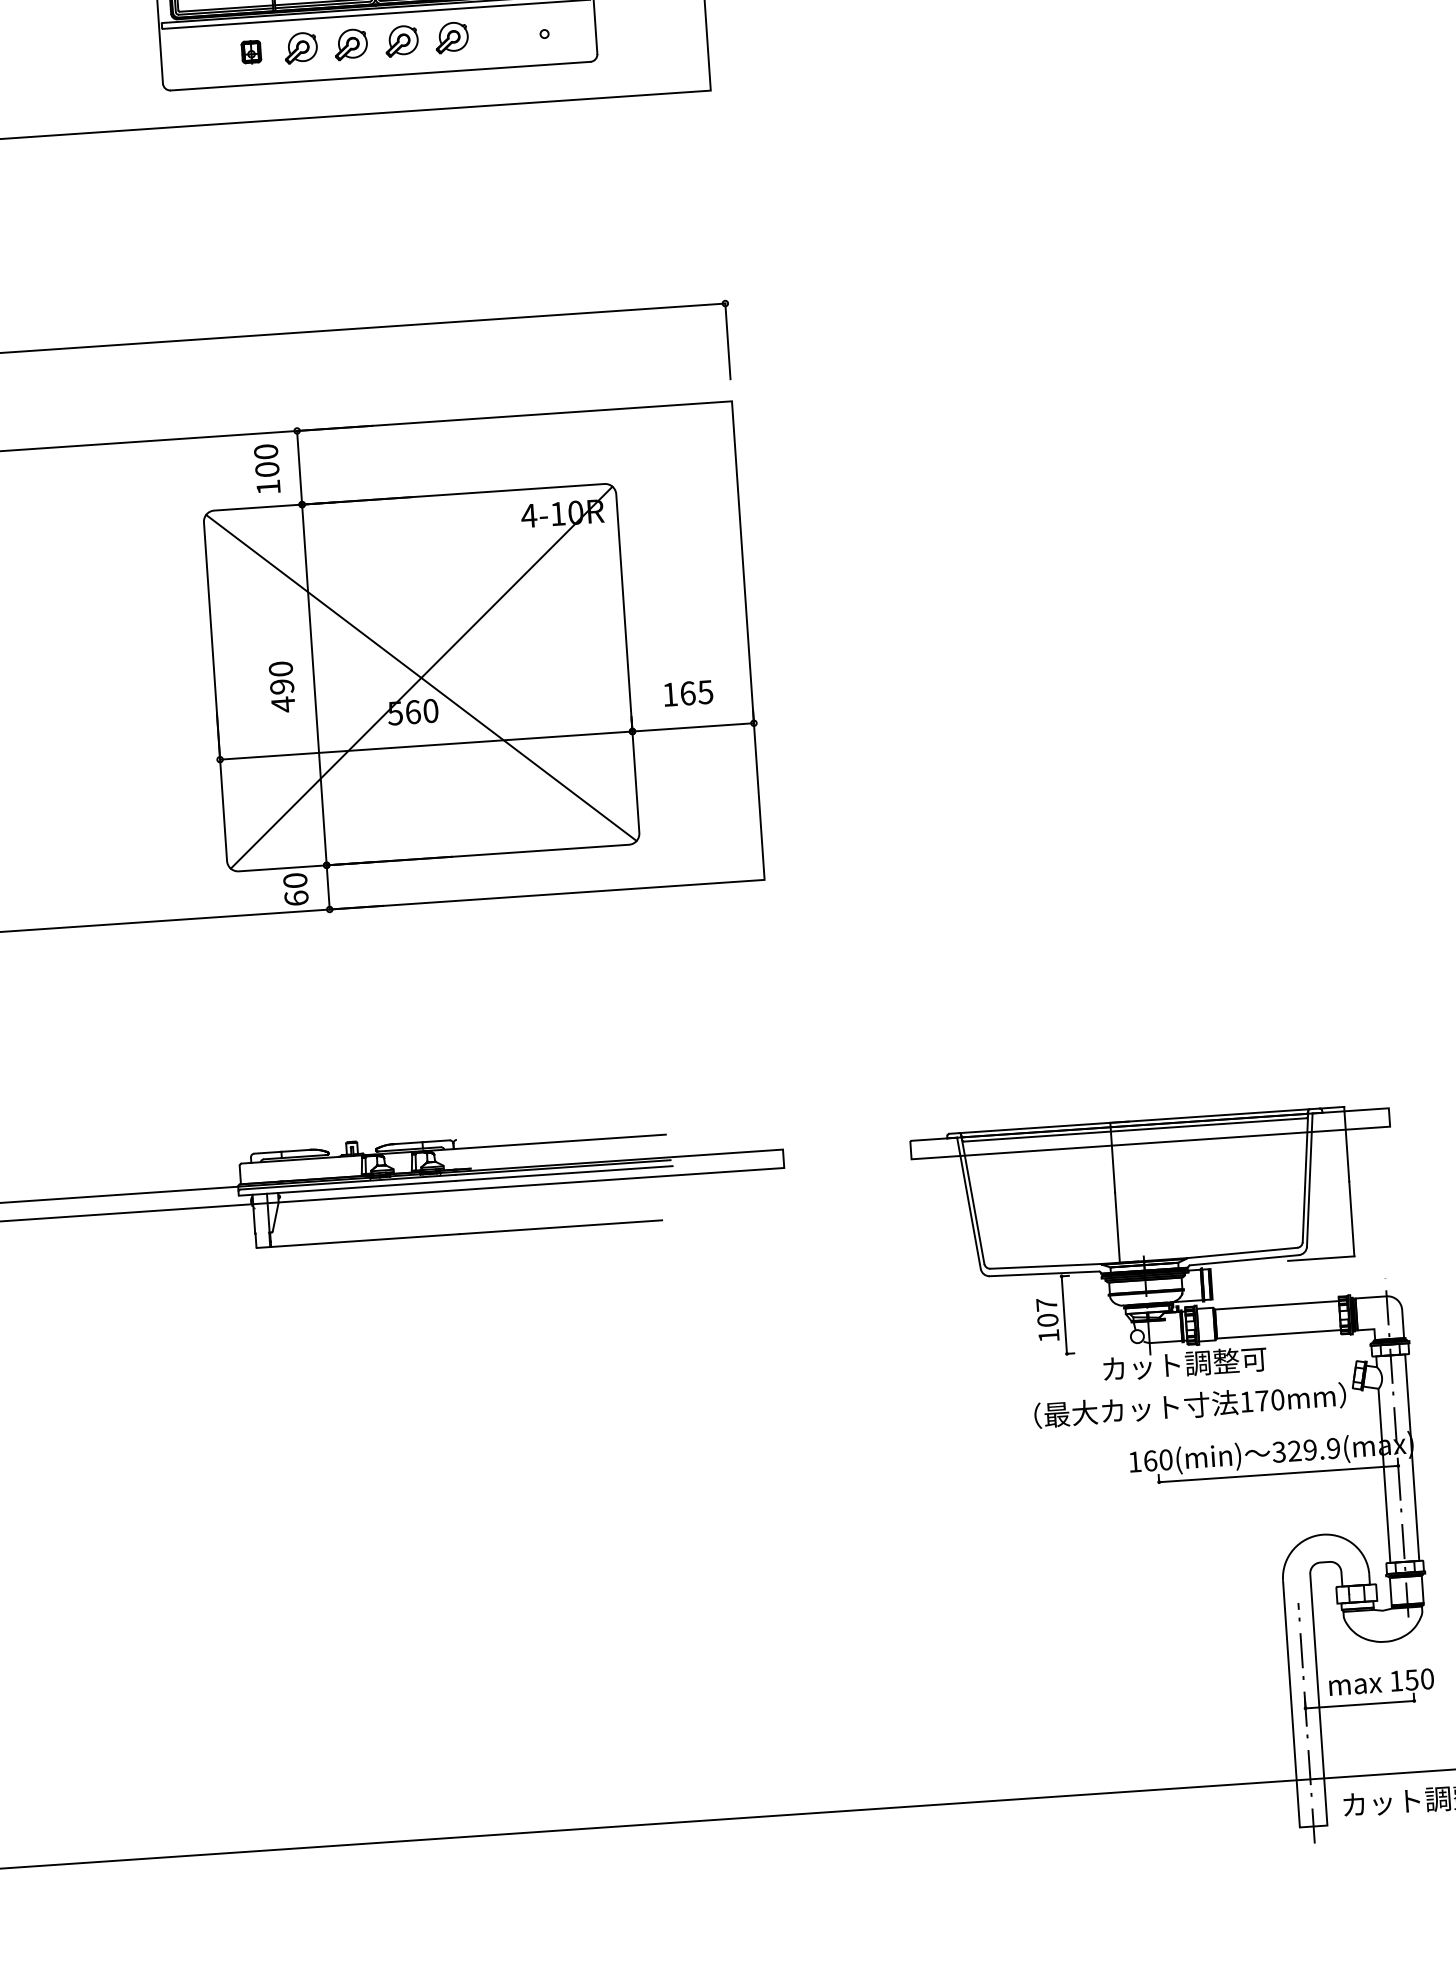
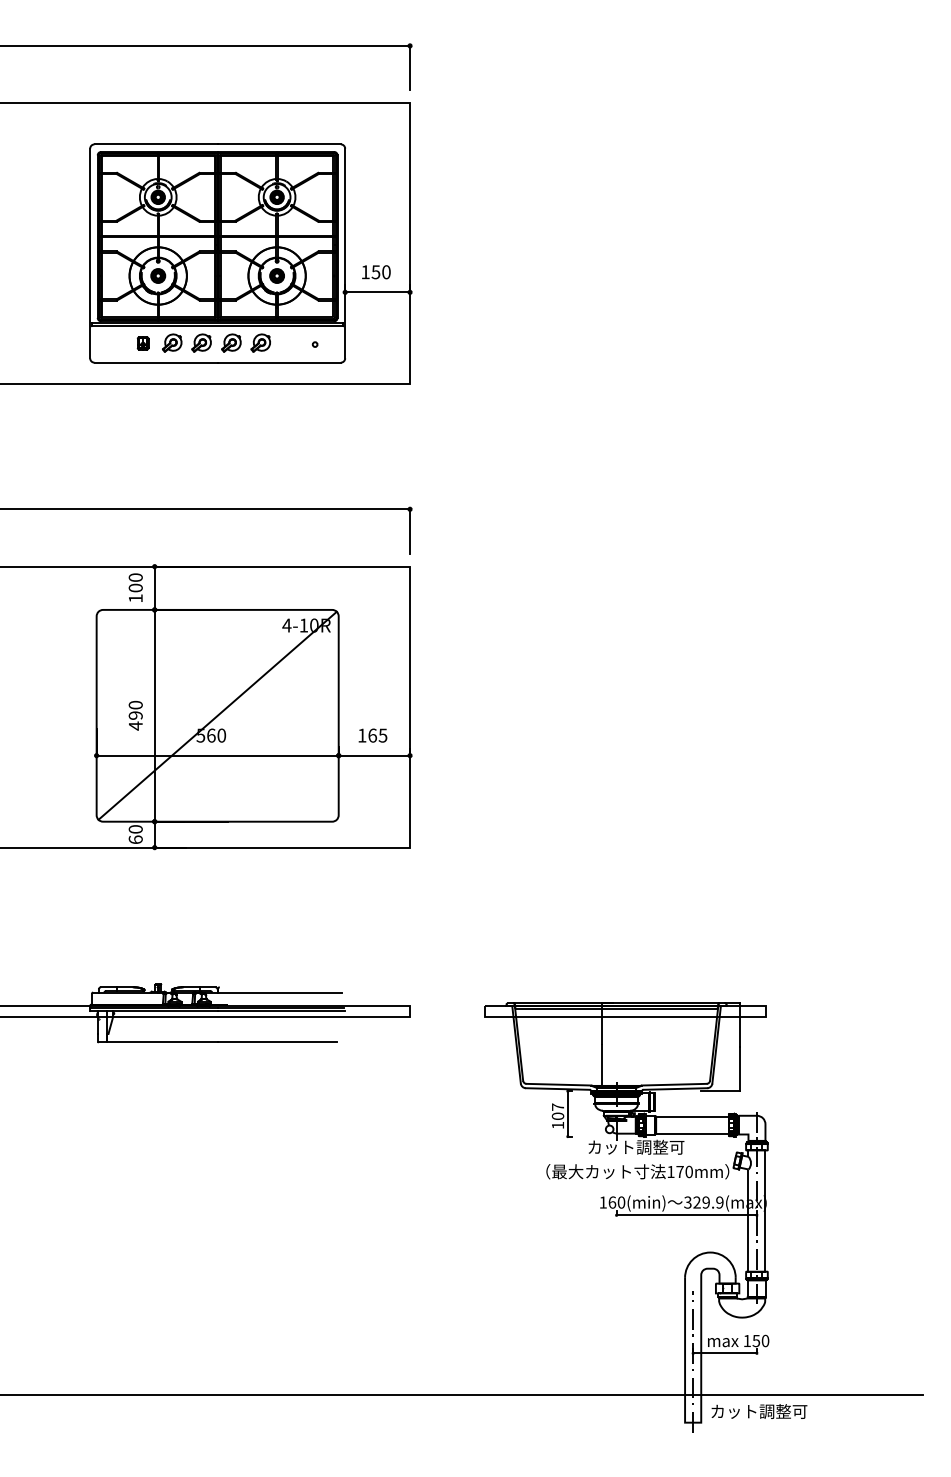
line: (421, 677) -> (217, 715), removed

